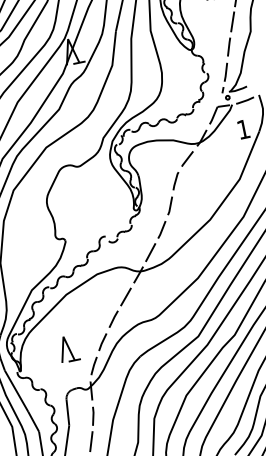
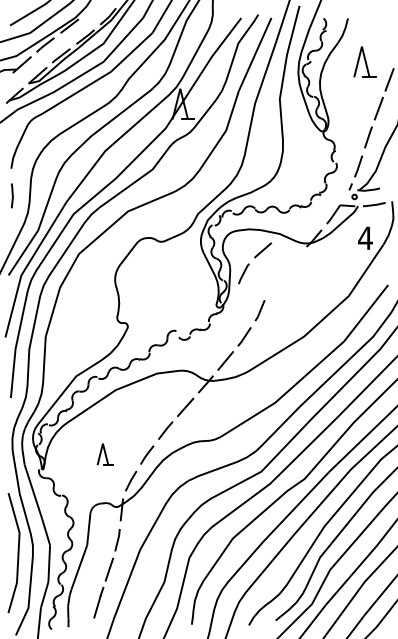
text: (243, 128) -> (365, 237), 1 -> 4
part: (183, 170) -> (255, 263), moved
part: (68, 348) -> (104, 454), size x0.7

